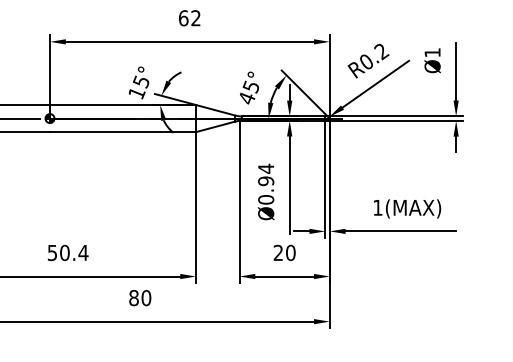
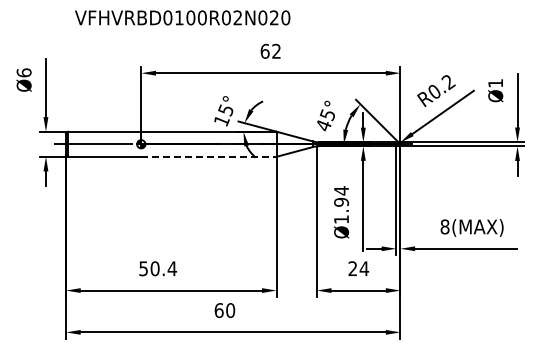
line: (122, 131) -> (208, 156), solid -> dashed
text: (266, 199) -> (341, 219), Ø0.94 -> Ø1.94
text: (377, 207) -> (444, 226), 1(MAX) -> 8(MAX)
text: (290, 252) -> (364, 268), 20 -> 24
text: (133, 298) -> (218, 310), 80 -> 60

